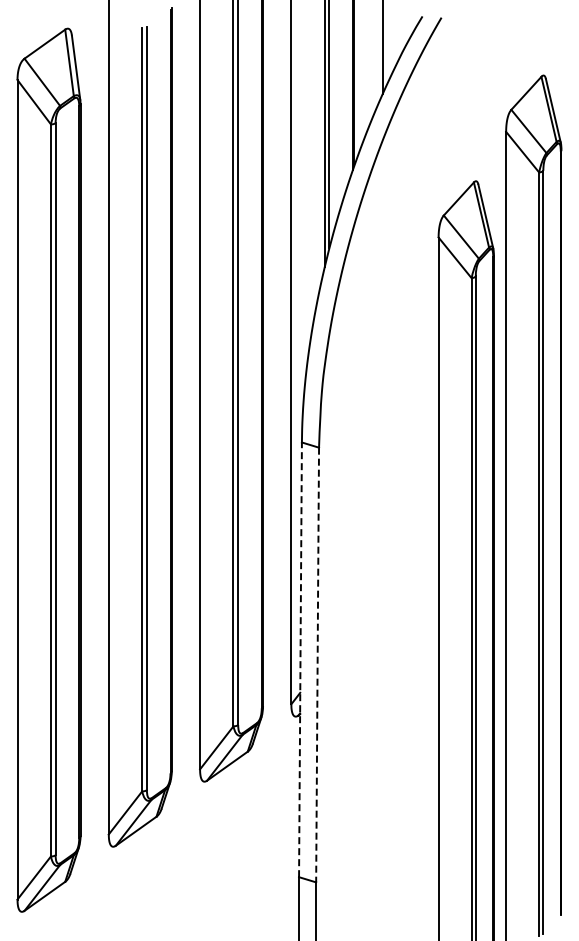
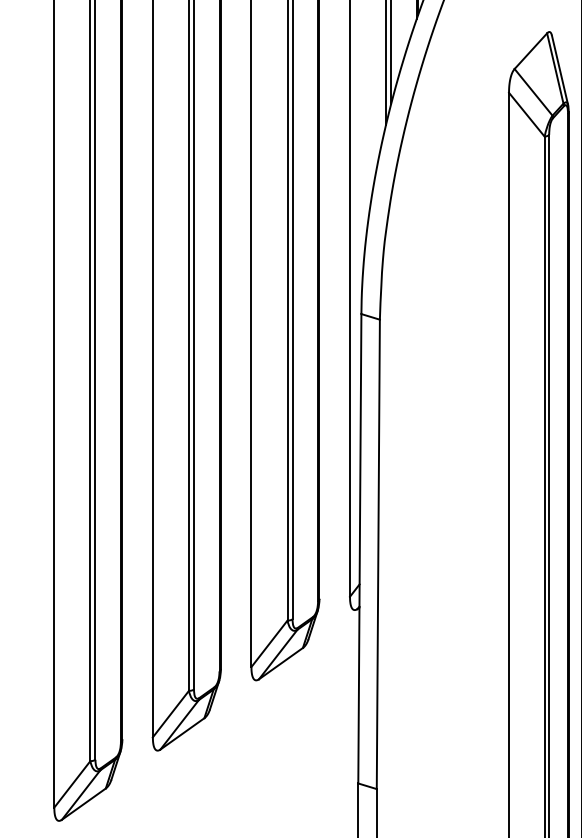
line: (300, 659) -> (359, 548), dashed -> solid
line: (317, 665) -> (378, 554), dashed -> solid

